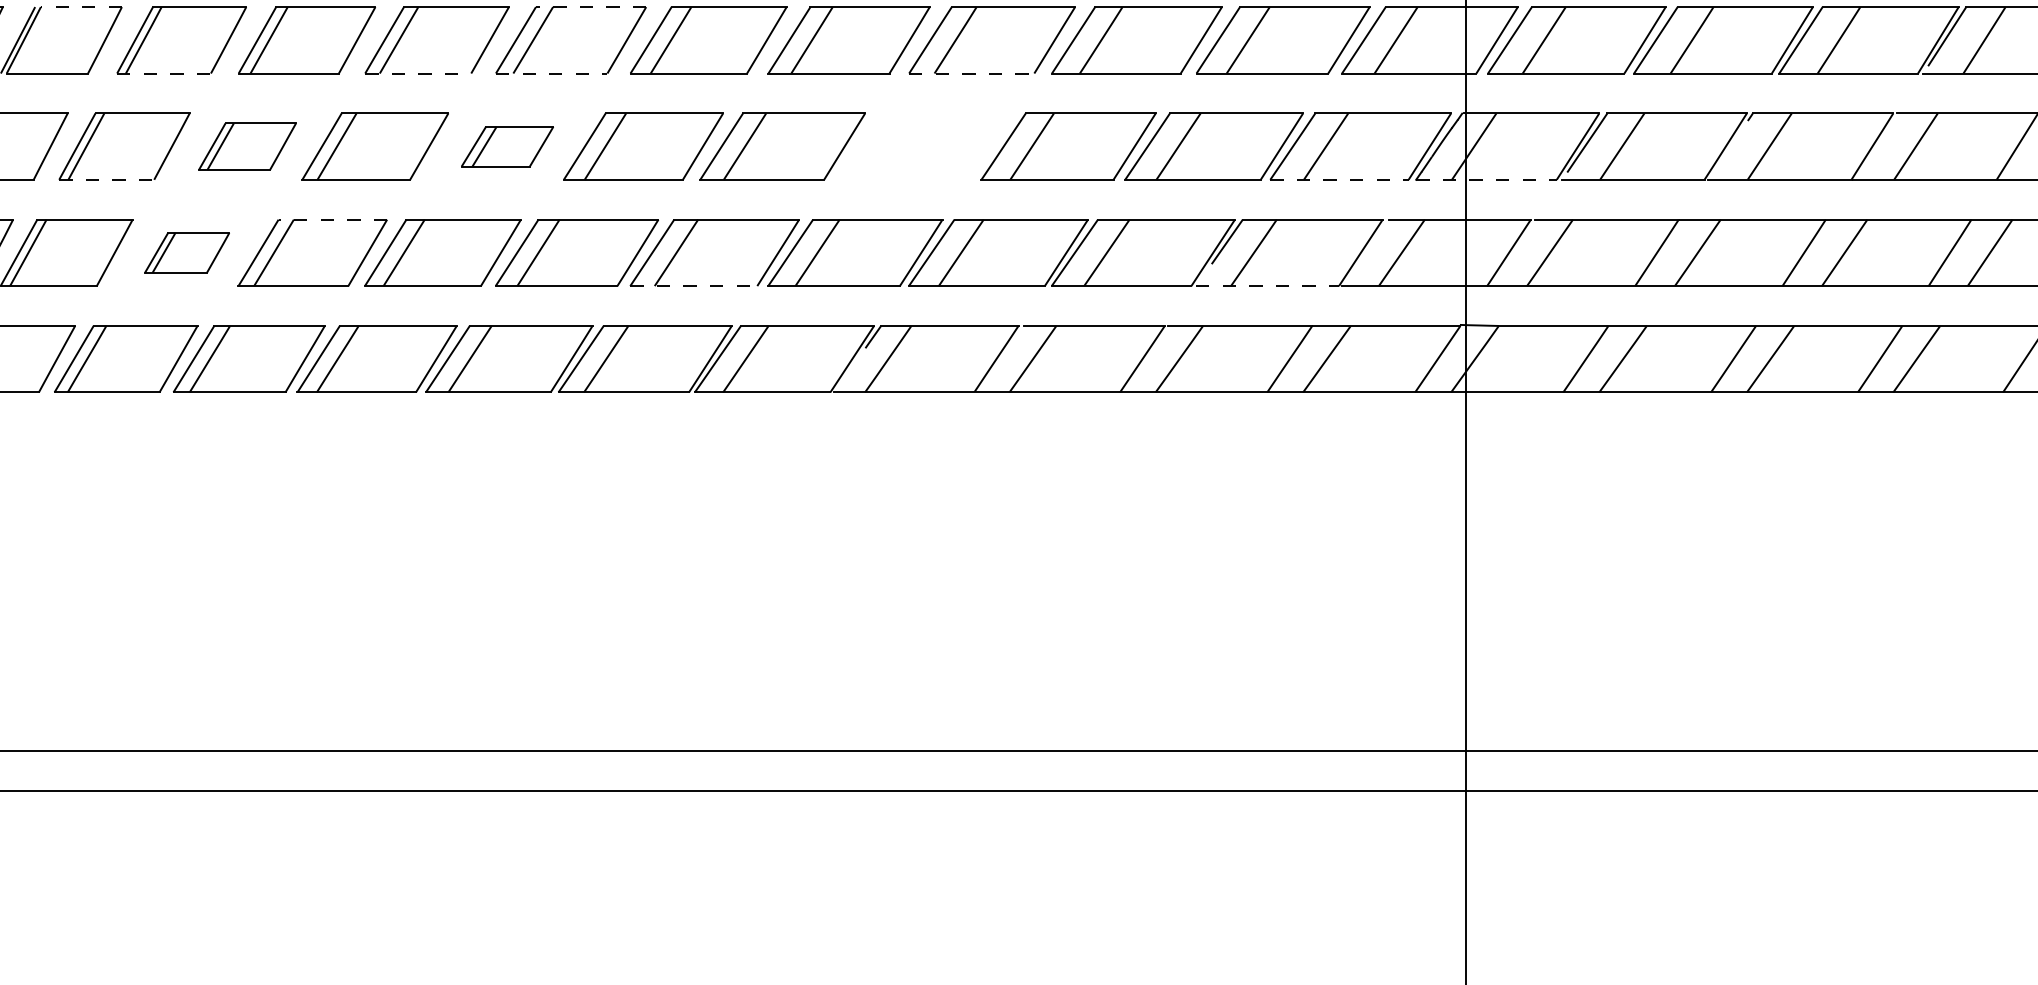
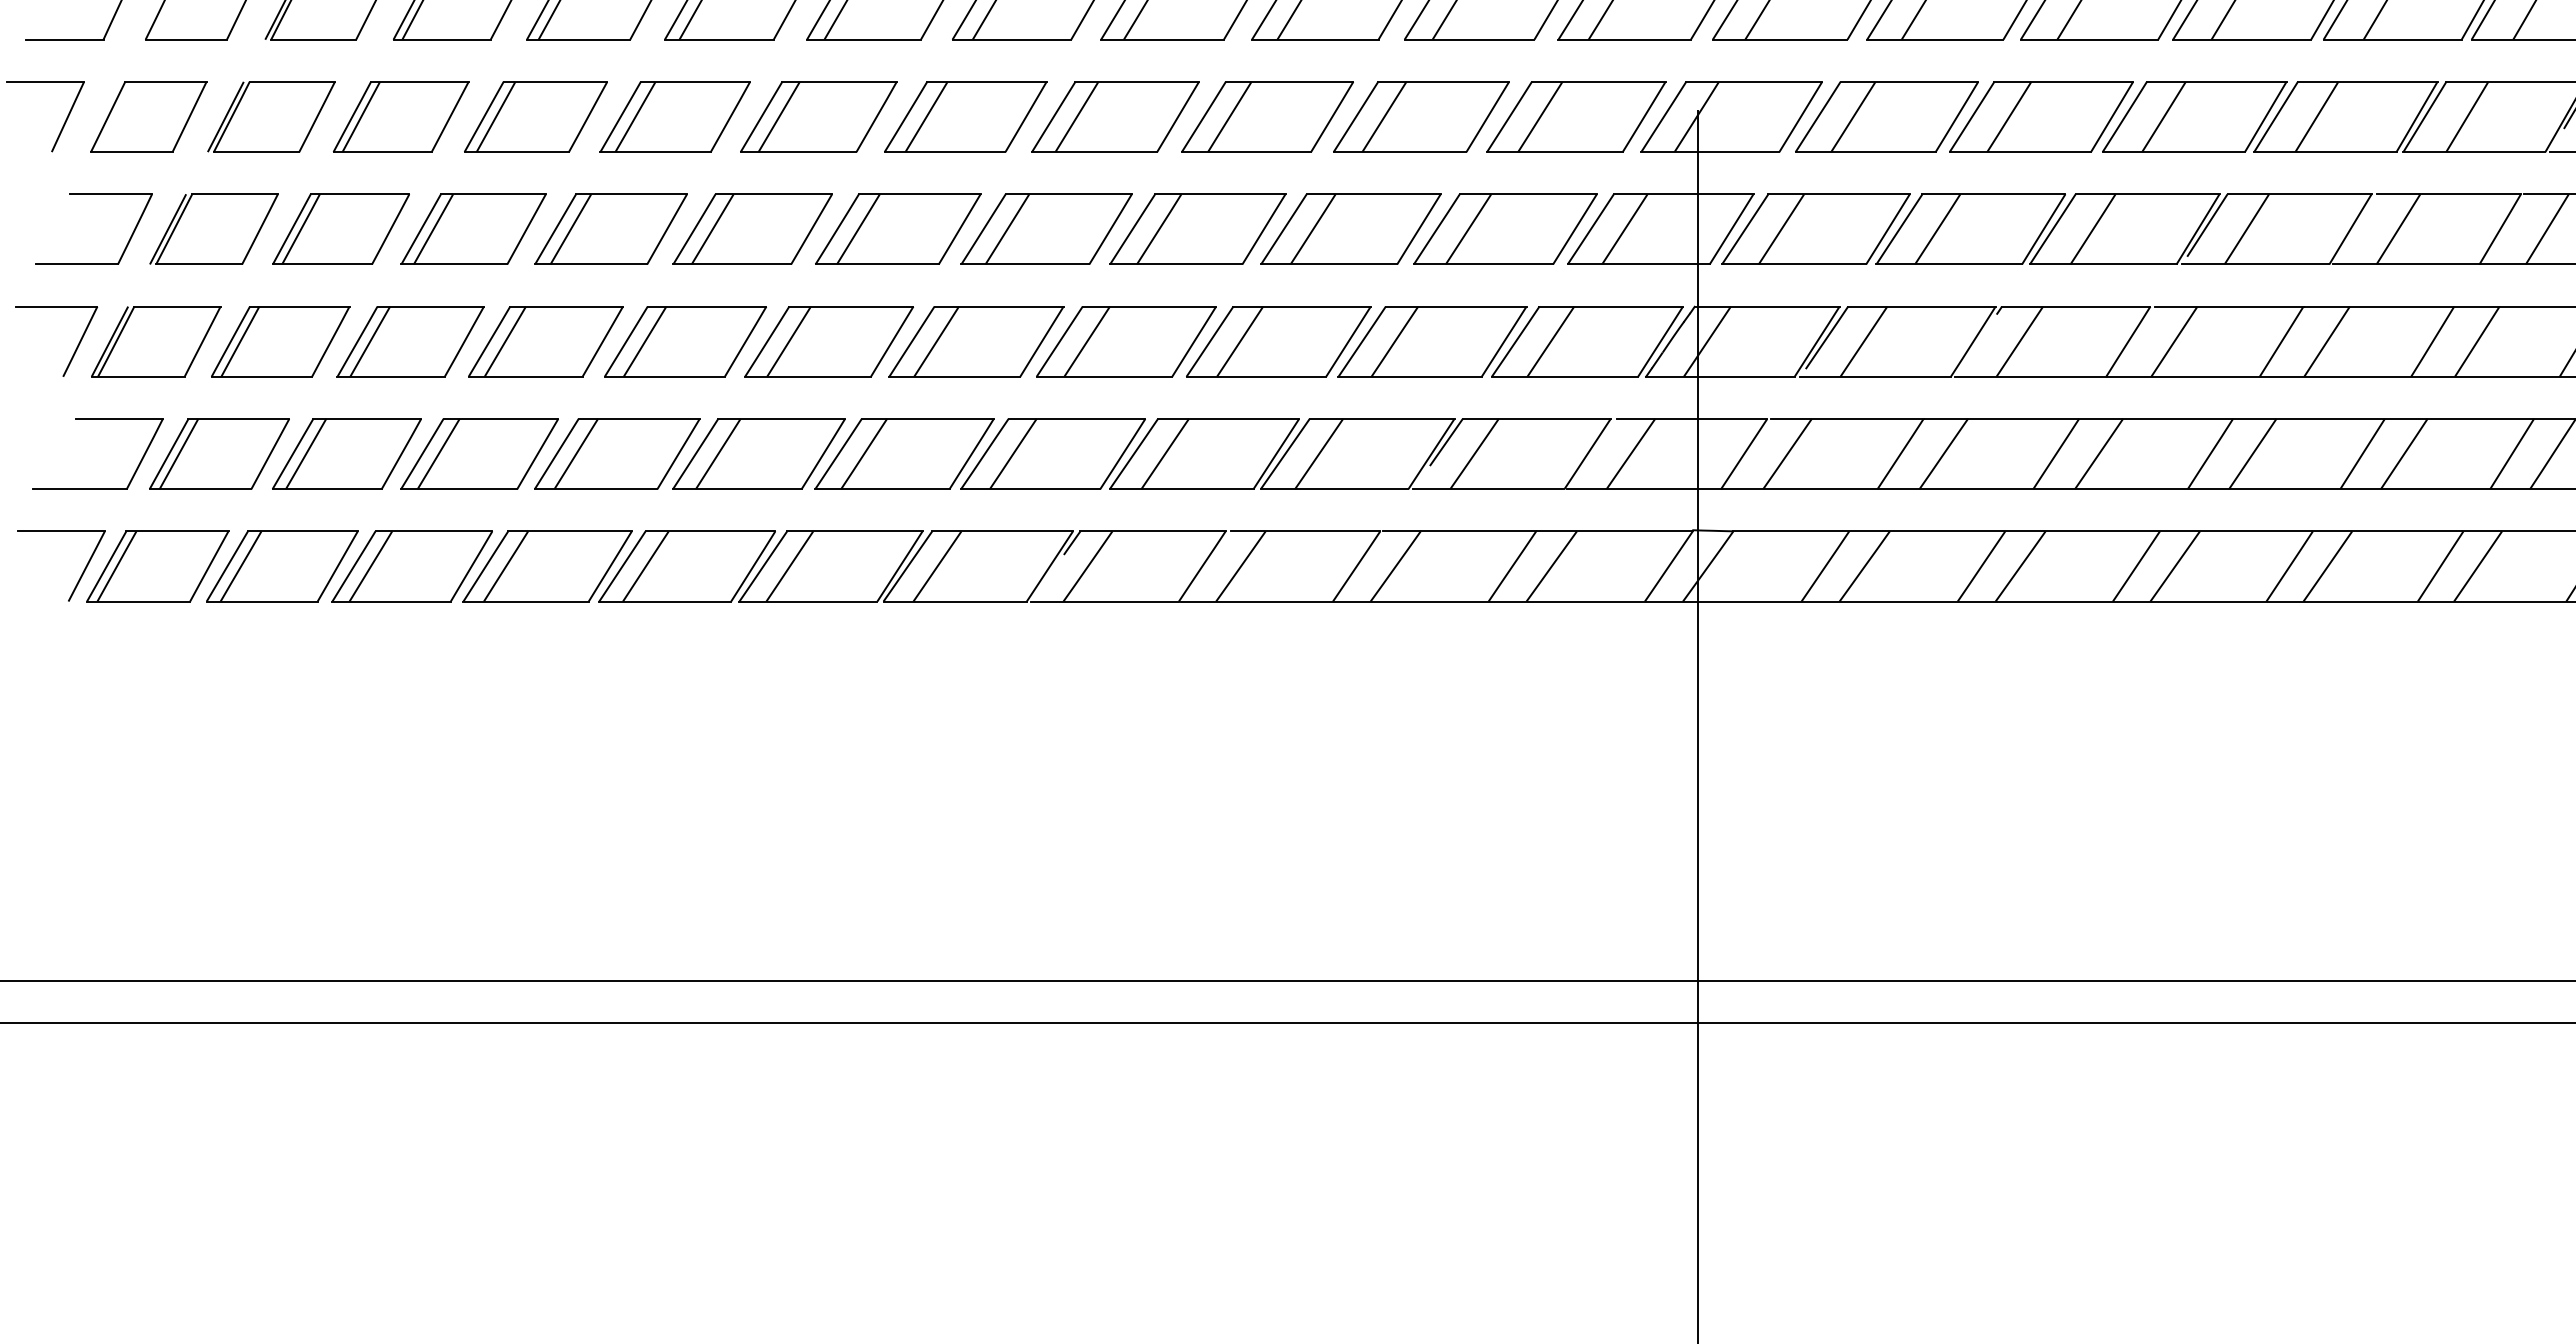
line: (81, 7) -> (235, 194), dashed -> solid
line: (590, 7) -> (773, 194), dashed -> solid
line: (164, 73) -> (322, 264), dashed -> solid
line: (418, 73) -> (591, 264), dashed -> solid
line: (551, 73) -> (732, 264), dashed -> solid
line: (971, 73) -> (1176, 264), dashed -> solid
part: (247, 146) -> (410, 341), size x1.43
part: (507, 146) -> (685, 341), size x1.67
part: (924, 146) -> (1126, 341), added
line: (107, 179) -> (262, 376), dashed -> solid
line: (1339, 179) -> (1565, 376), dashed -> solid
line: (1486, 179) -> (1720, 376), dashed -> solid
line: (332, 219) -> (500, 418), dashed -> solid
part: (186, 252) -> (346, 453), size x1.67
line: (693, 286) -> (882, 489), dashed -> solid
line: (1268, 286) -> (1489, 489), dashed -> solid

